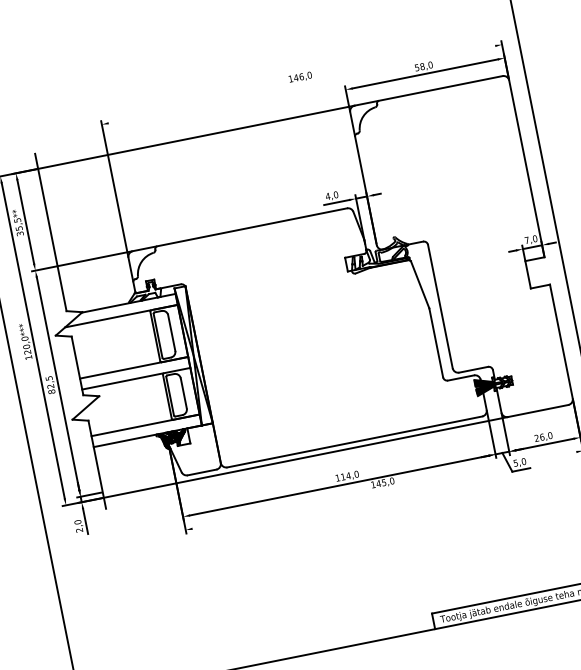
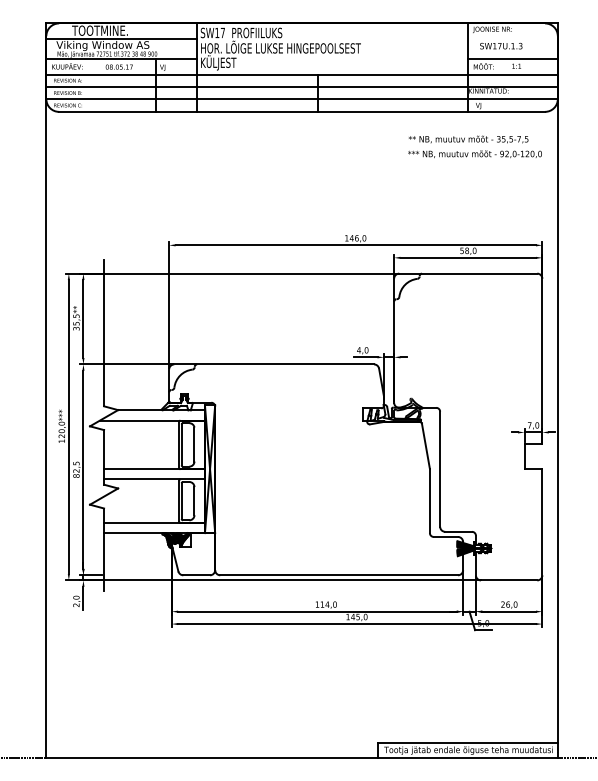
line: (301, 84) -> (355, 245), added
line: (383, 491) -> (356, 624), added

